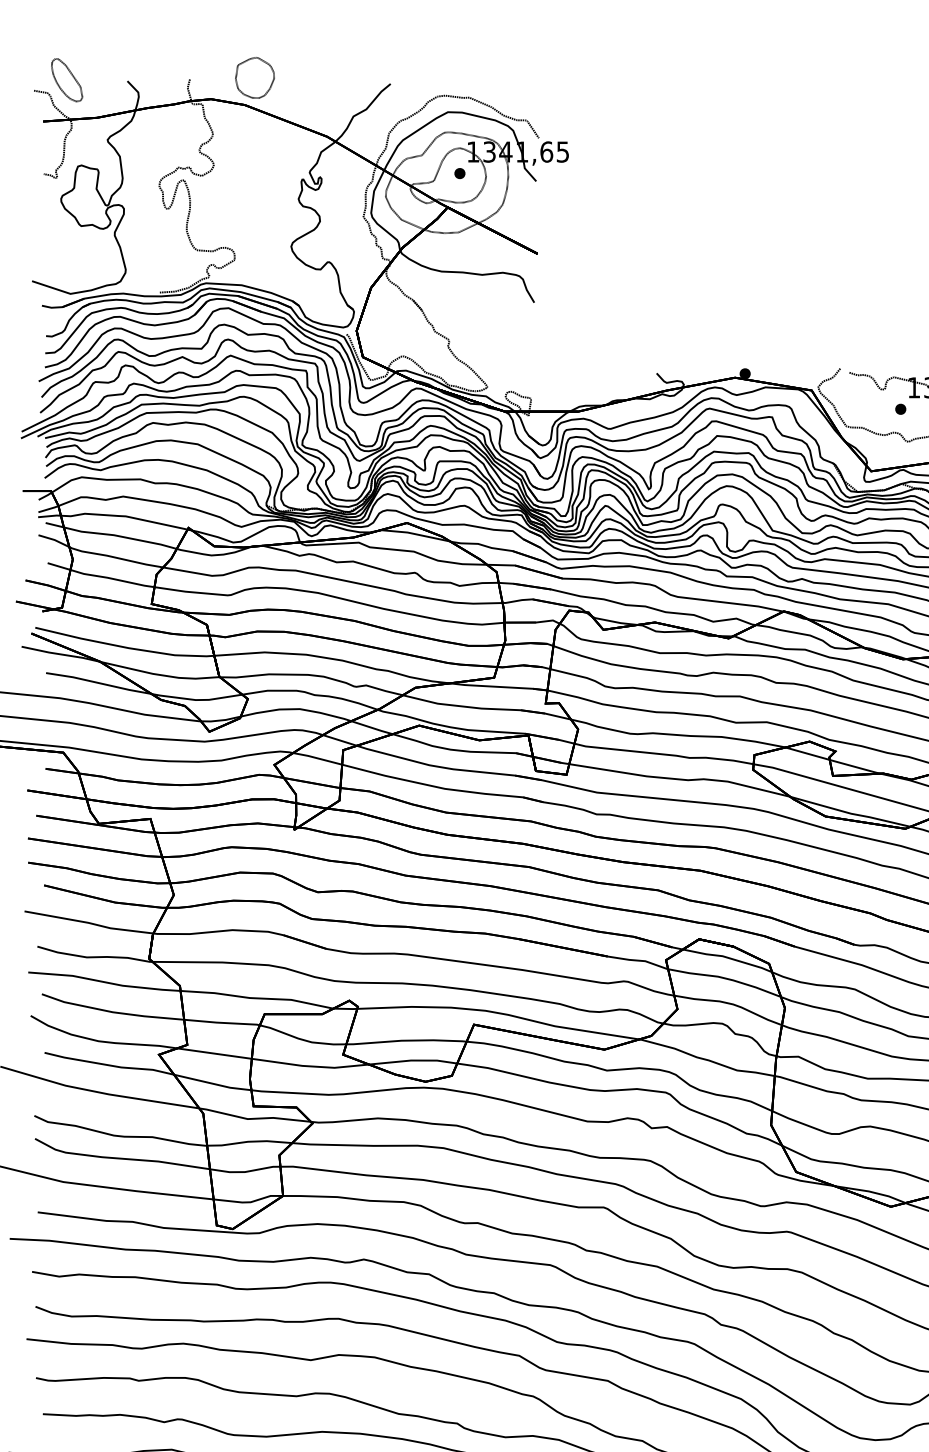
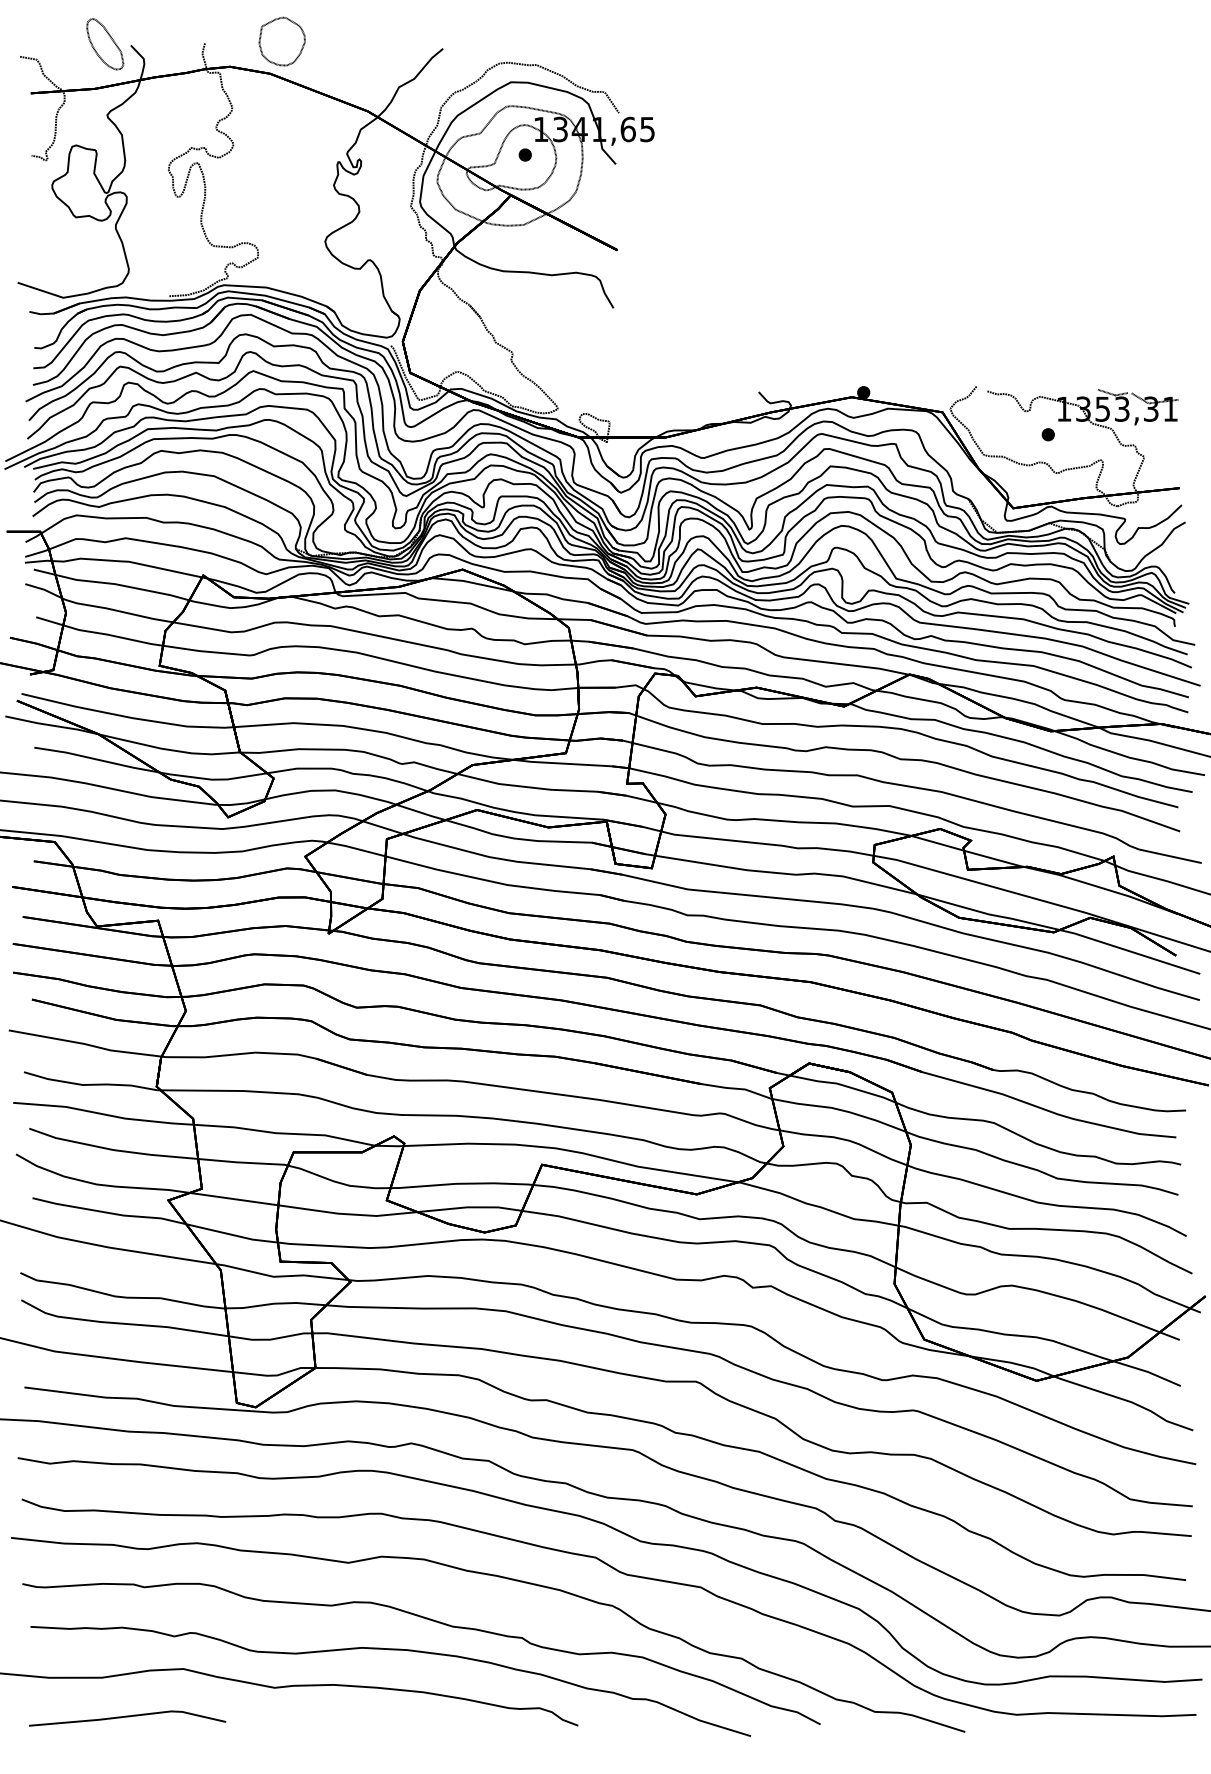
part: (67, 80) -> (105, 44), moved

